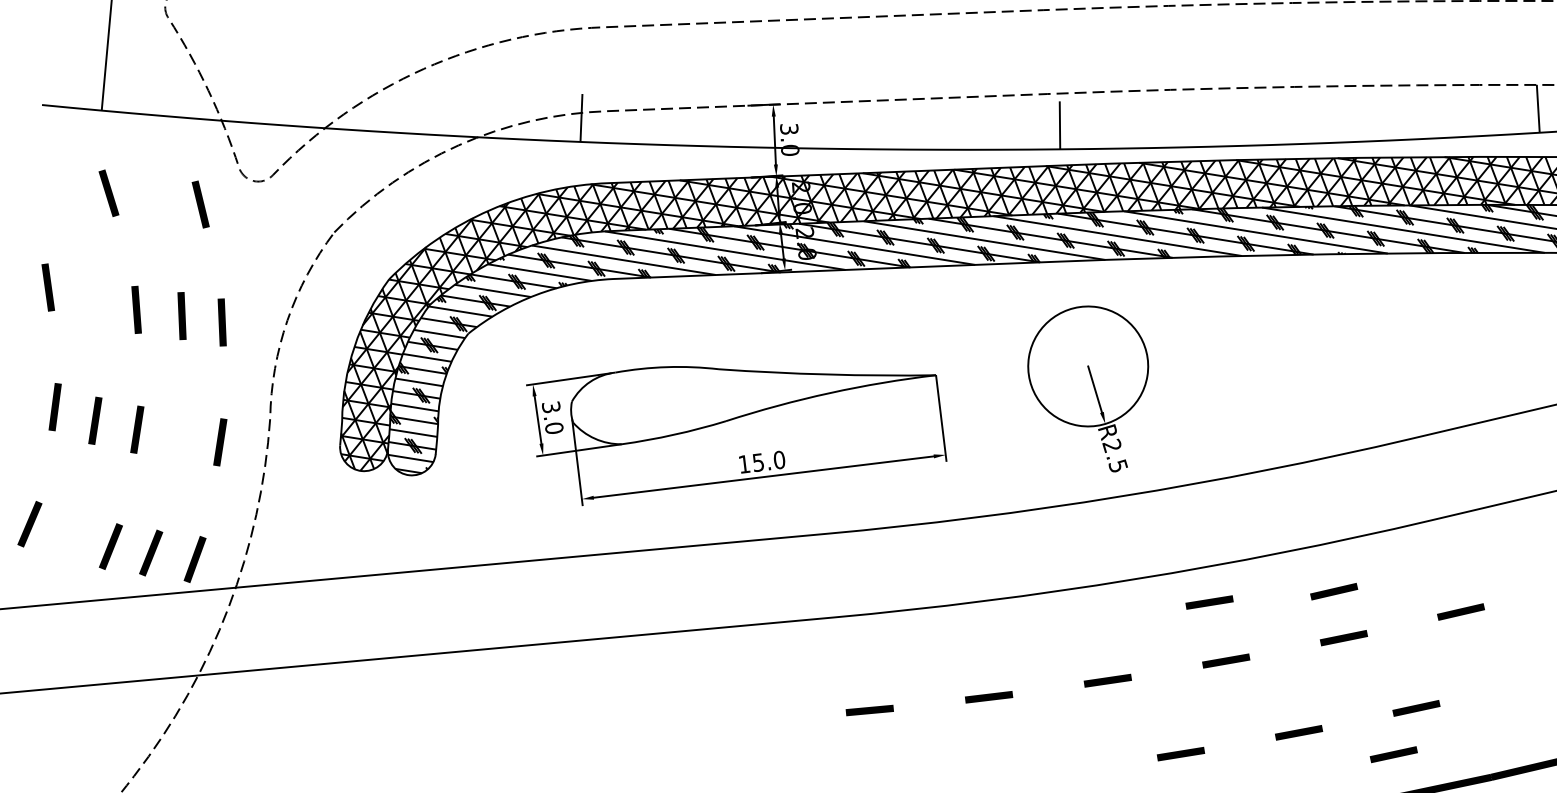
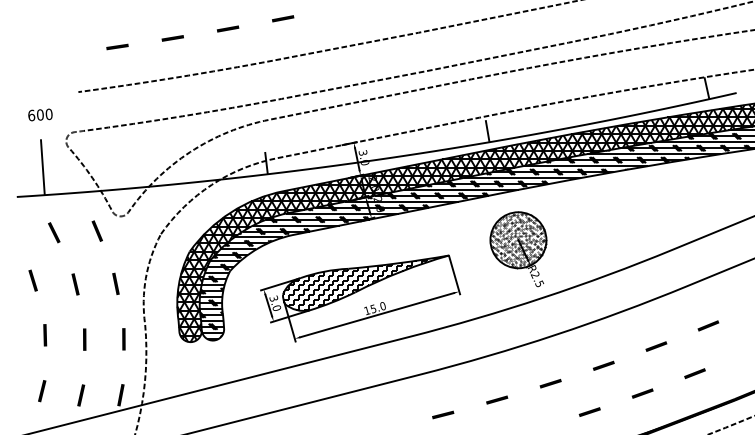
line: (181, 314) -> (96, 283), removed
hatch: (1088, 364) -> (518, 239), added
hatch: (750, 406) -> (365, 283), added
line: (94, 420) -> (64, 338), removed
line: (151, 553) -> (100, 395), removed
line: (1334, 590) -> (648, 325), removed
line: (1209, 601) -> (591, 339), removed
line: (1392, 754) -> (687, 396), removed

